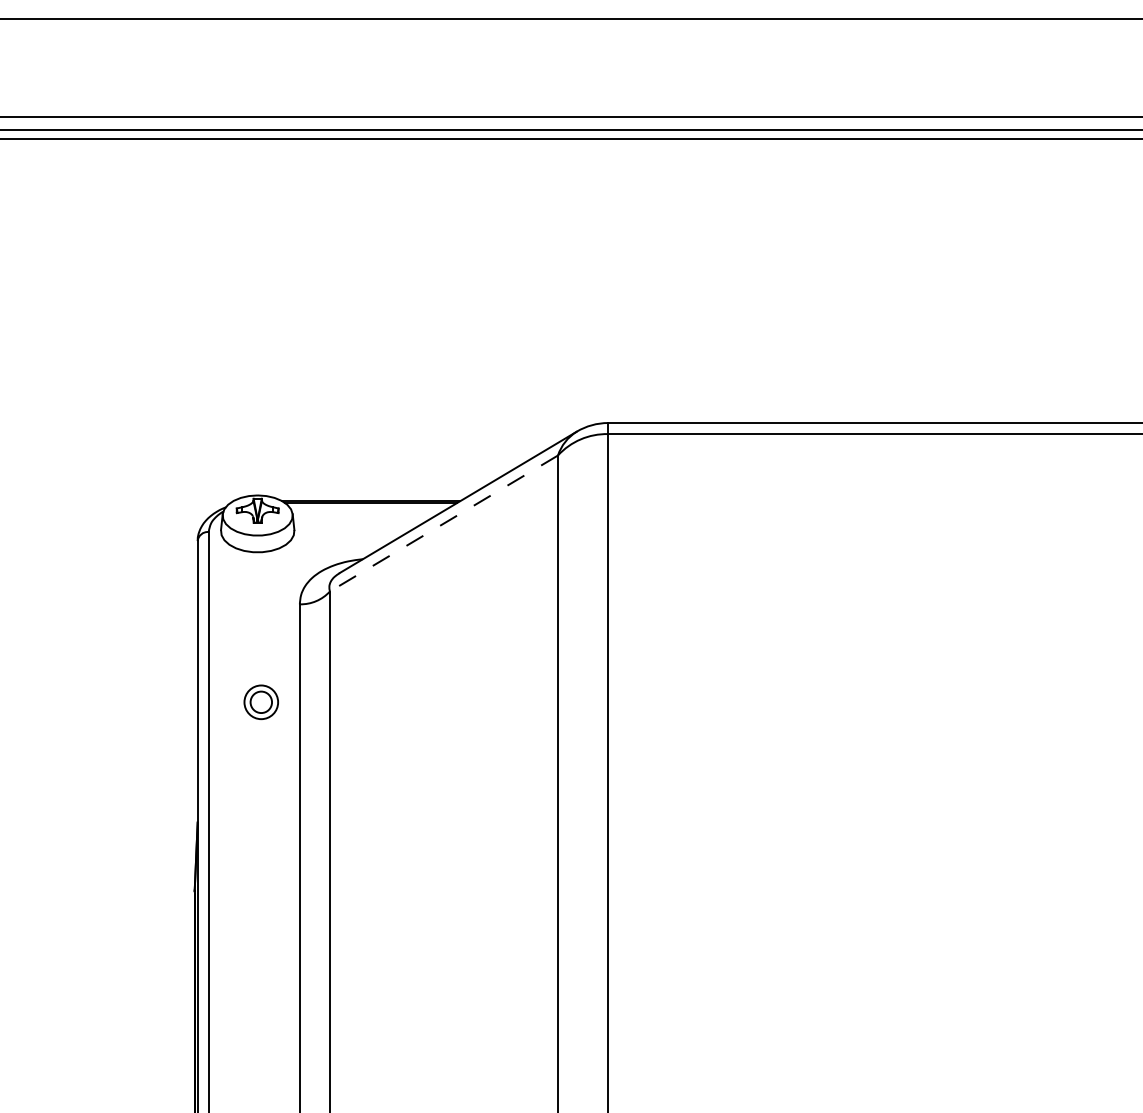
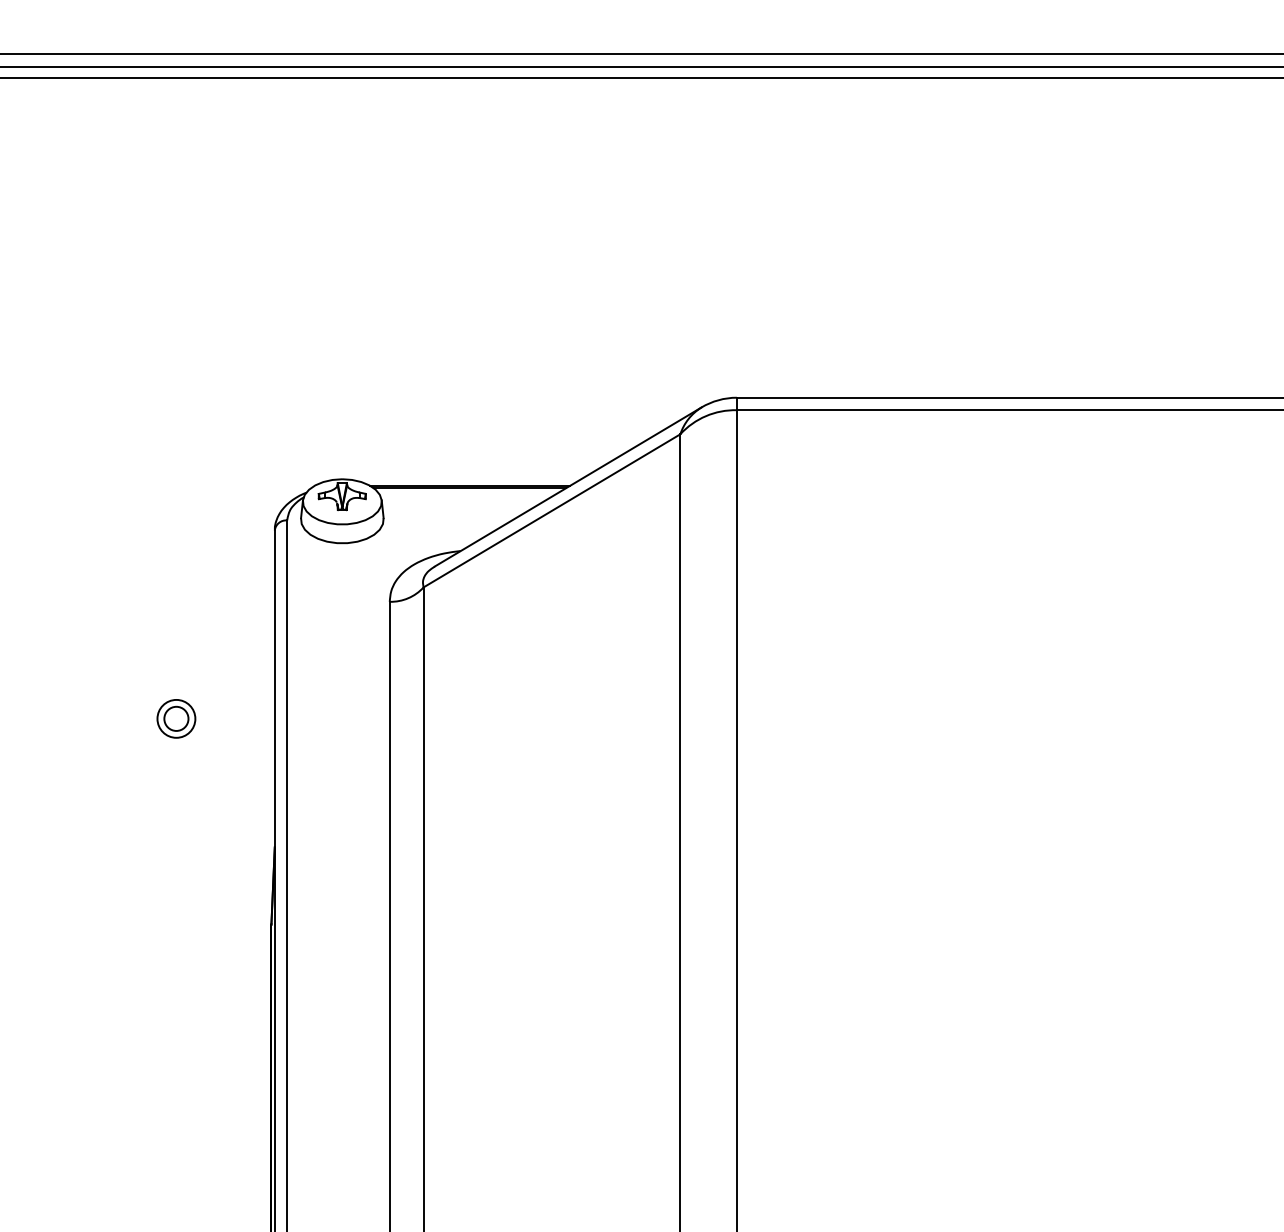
line: (443, 523) -> (551, 510), dashed -> solid
part: (260, 702) -> (175, 719), moved

